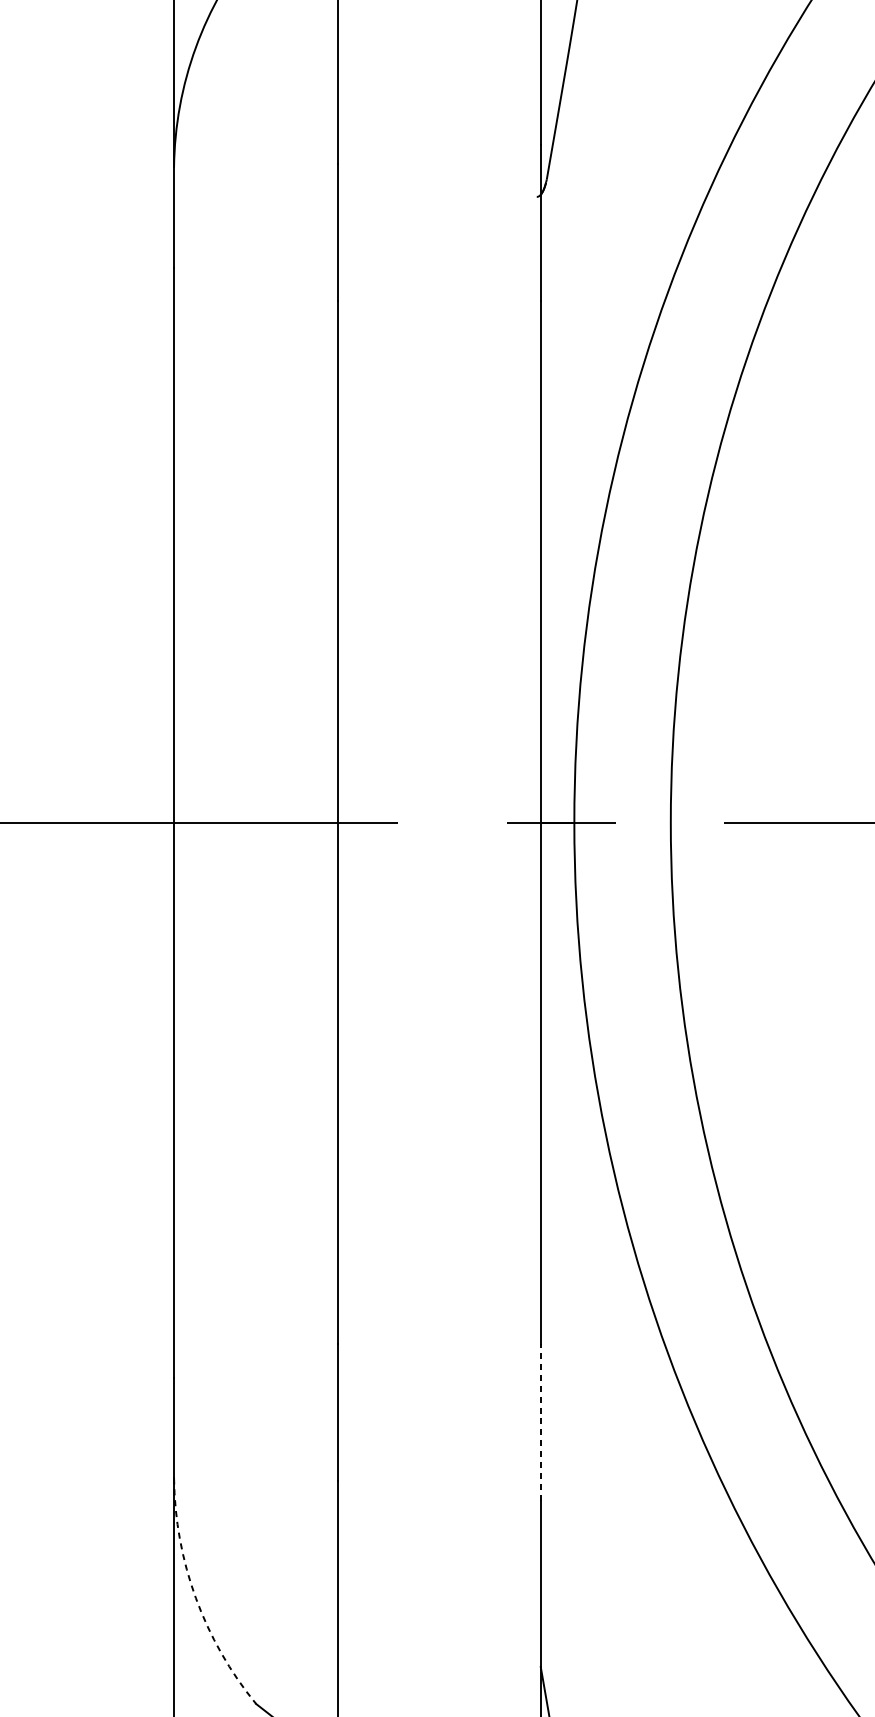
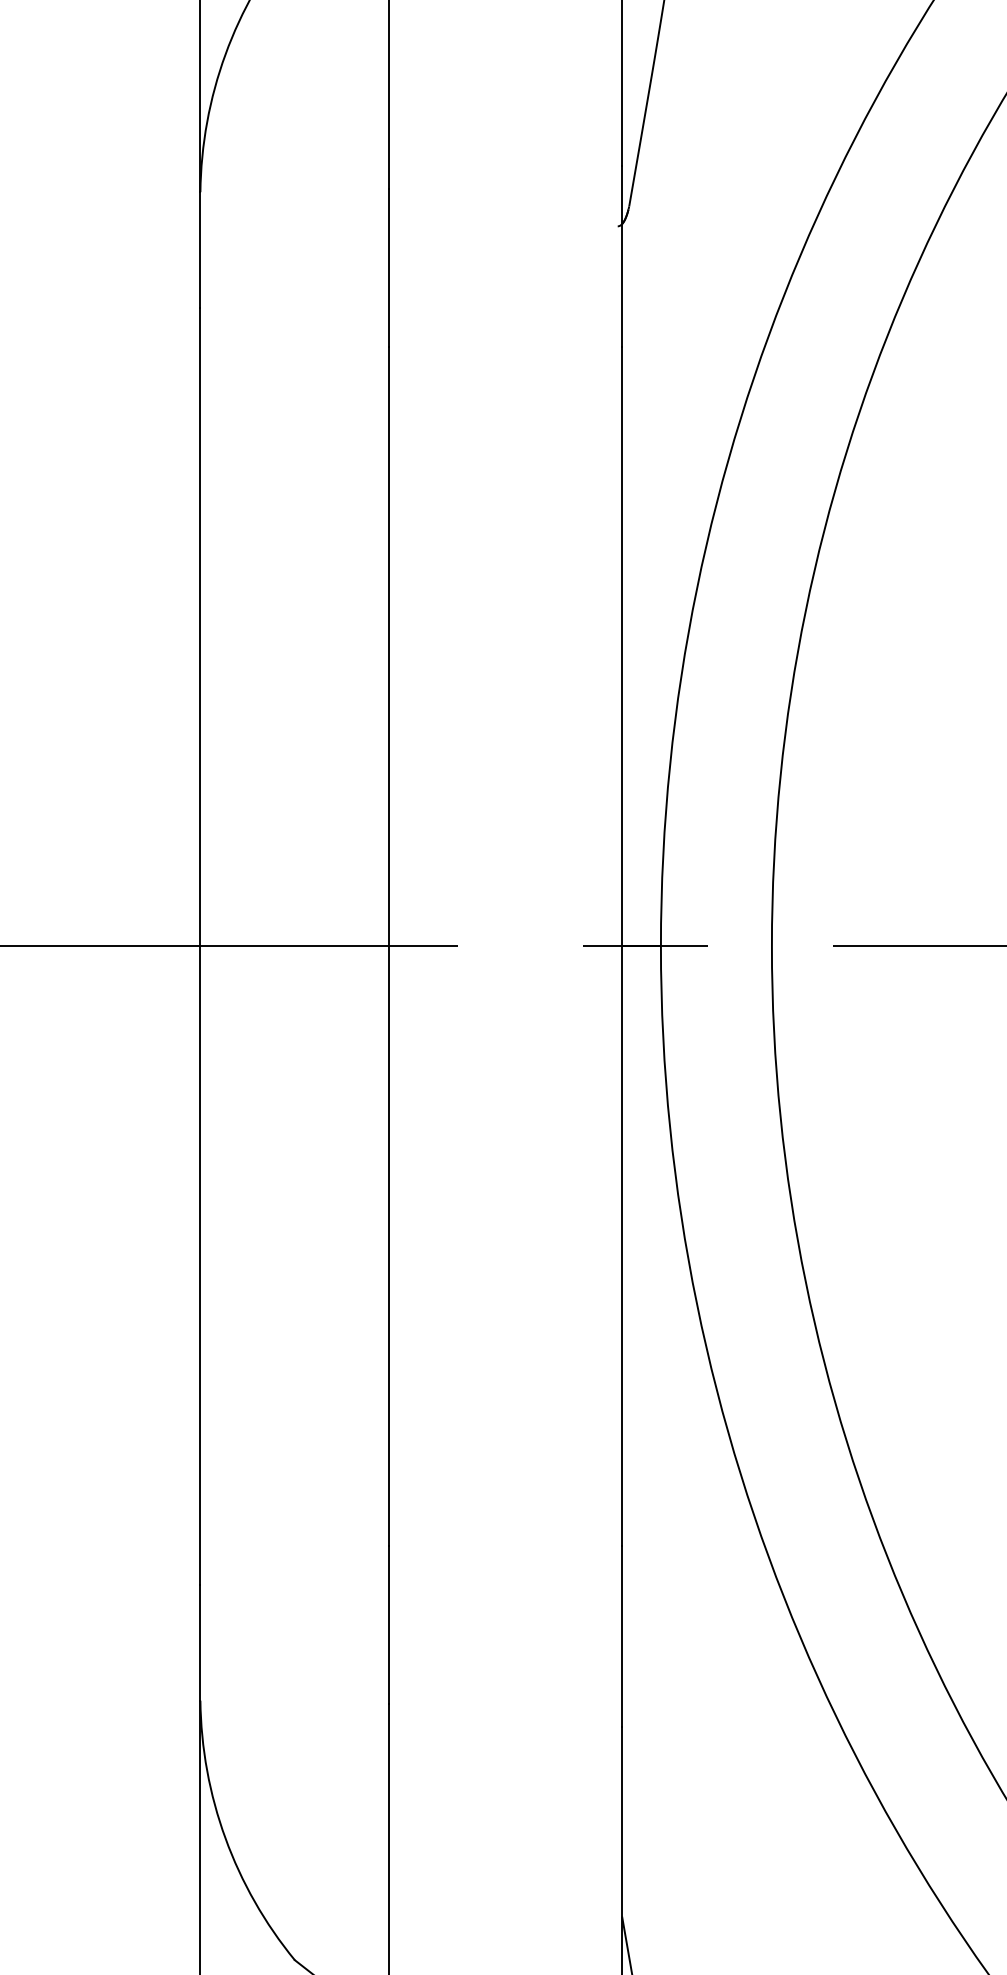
line: (540, 1421) -> (622, 1635), dashed -> solid
arc: (195, 1598) -> (225, 1838), dashed -> solid

